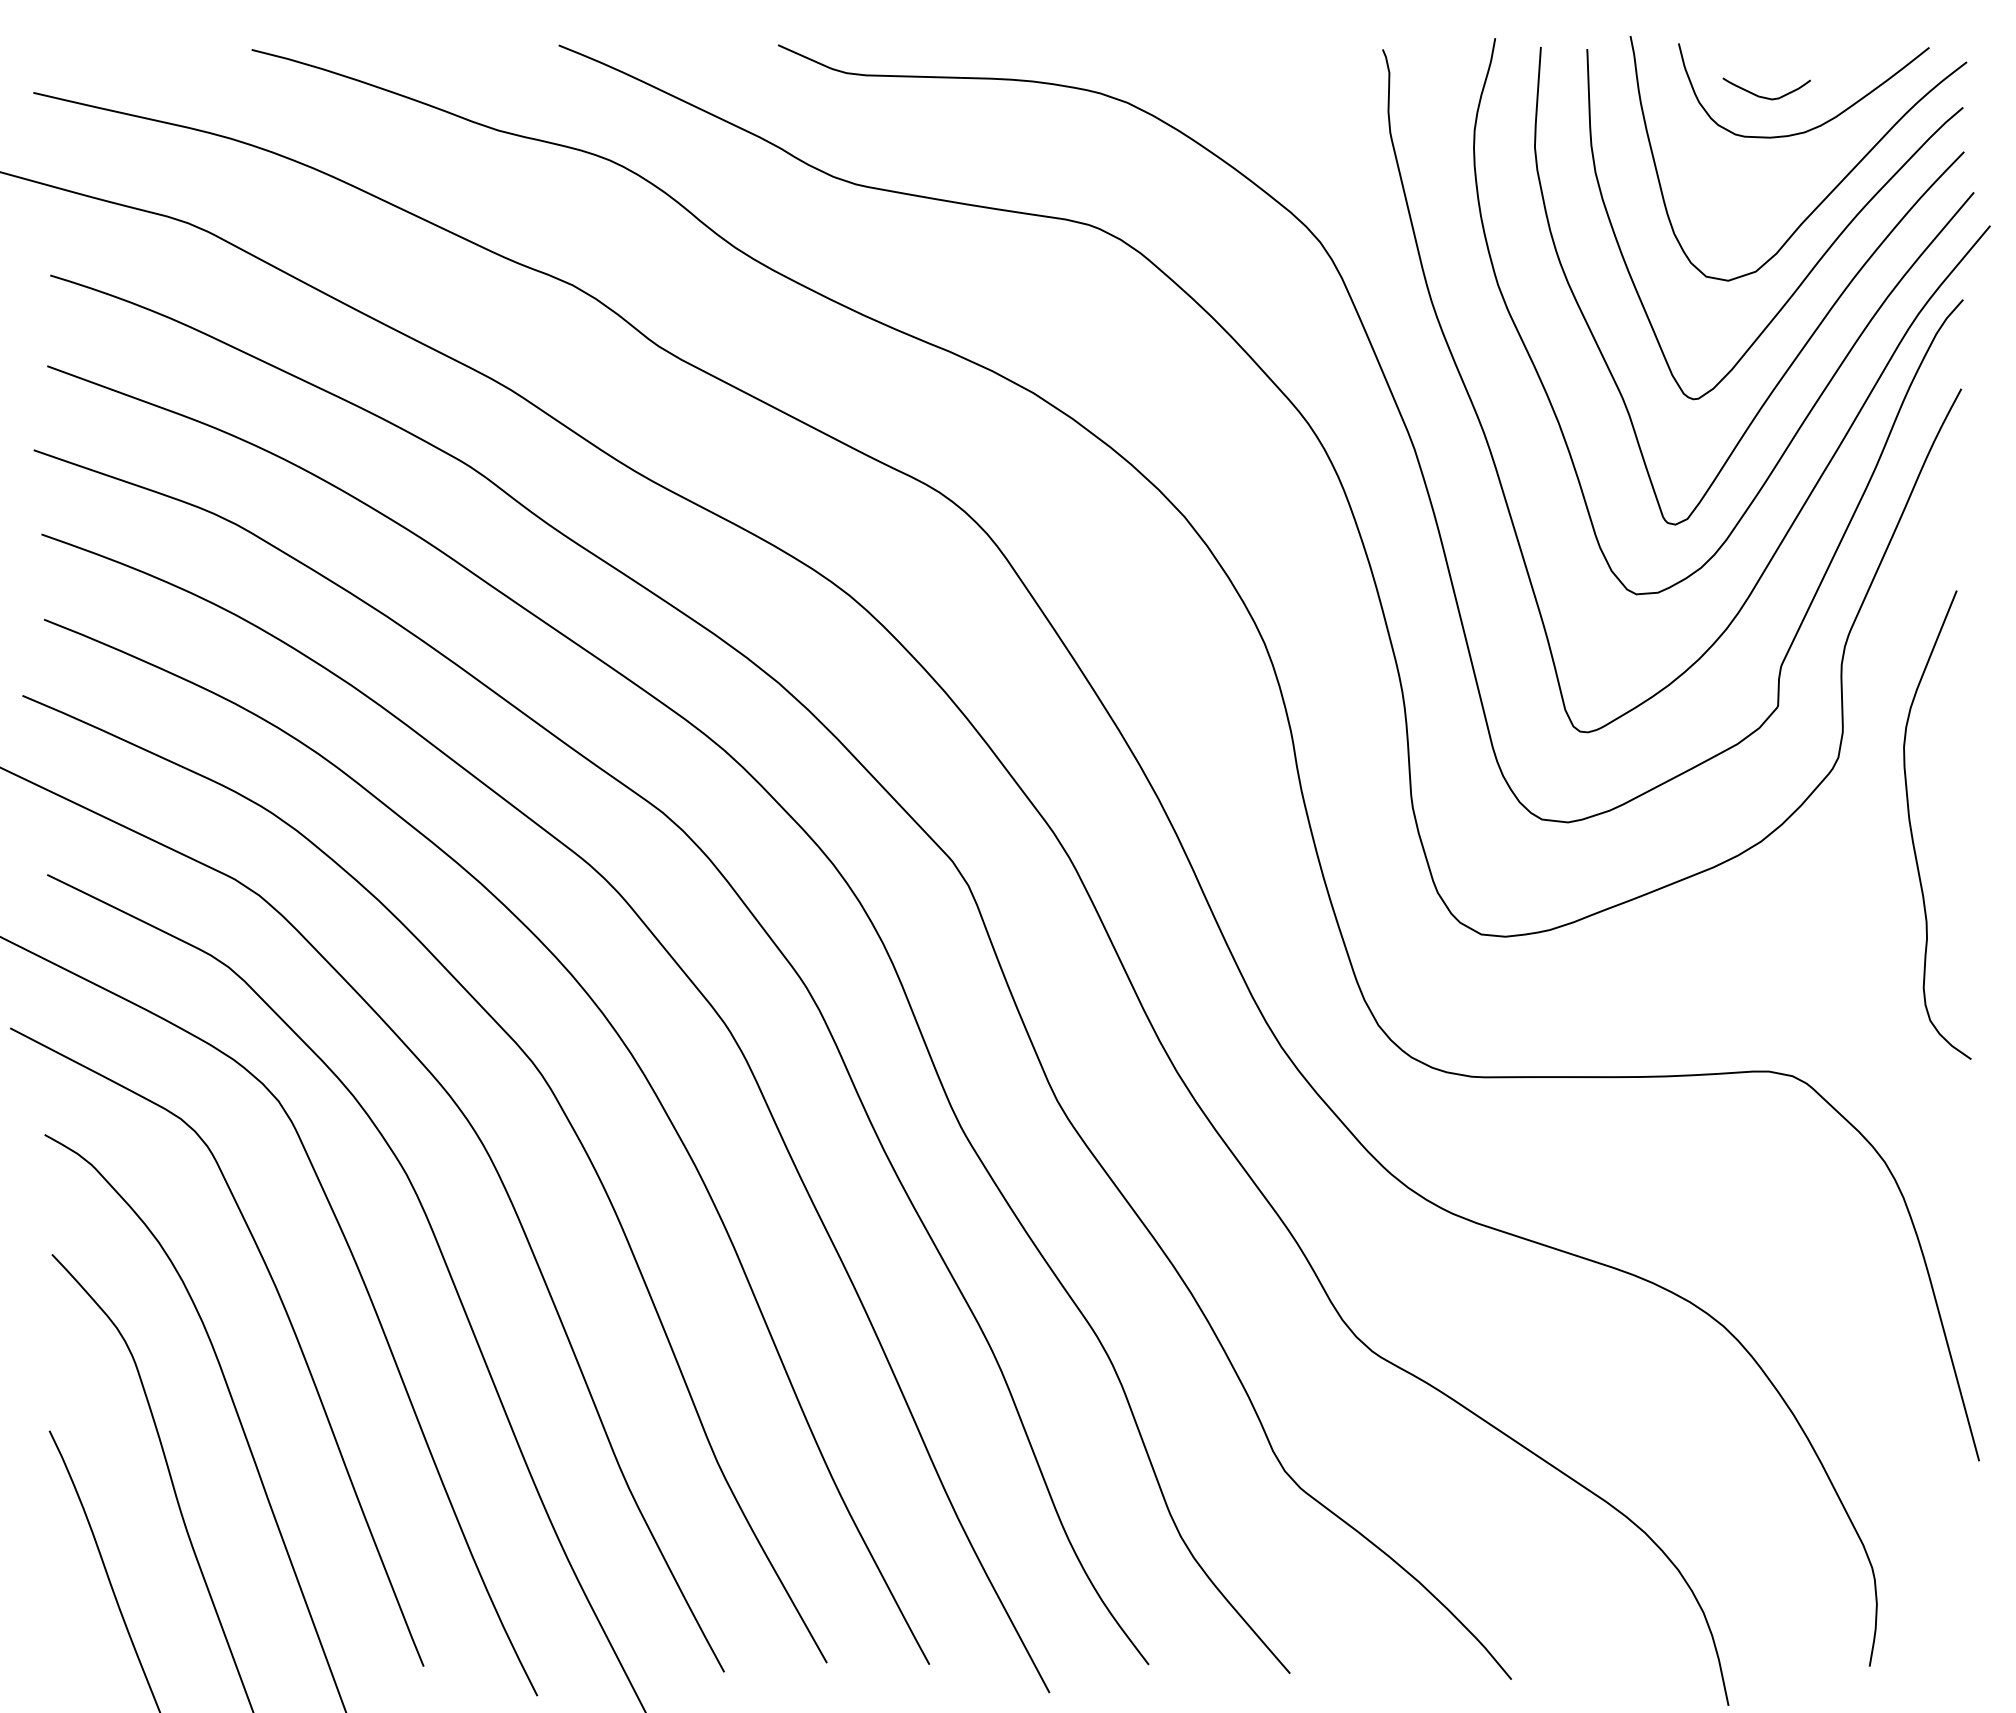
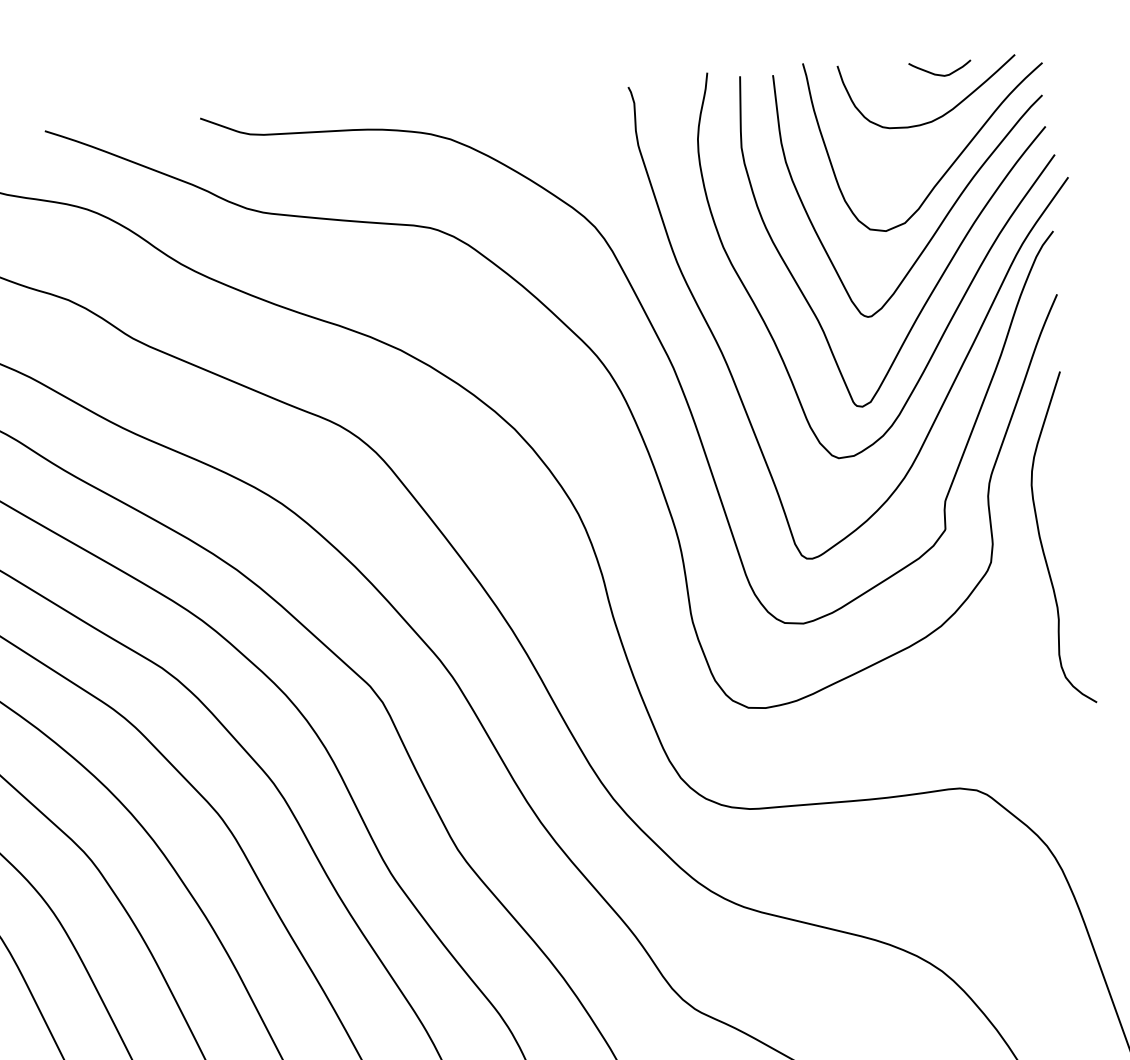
curve: (1764, 96) -> (939, 74), moved
curve: (1912, 831) -> (1042, 544), moved

